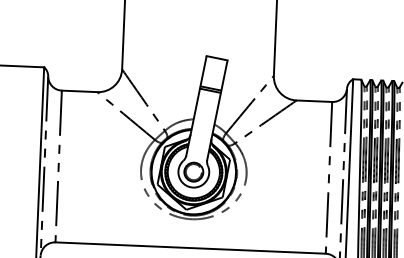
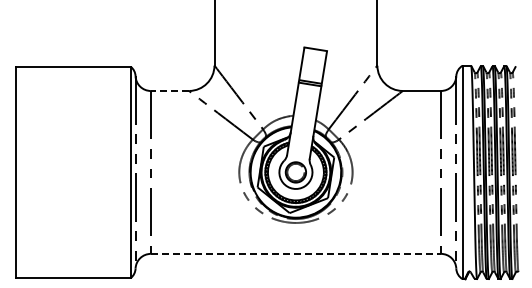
line: (79, 90) -> (169, 90), solid -> dashed
line: (191, 247) -> (296, 253), solid -> dashed

